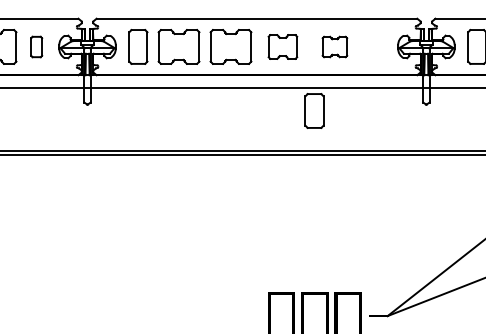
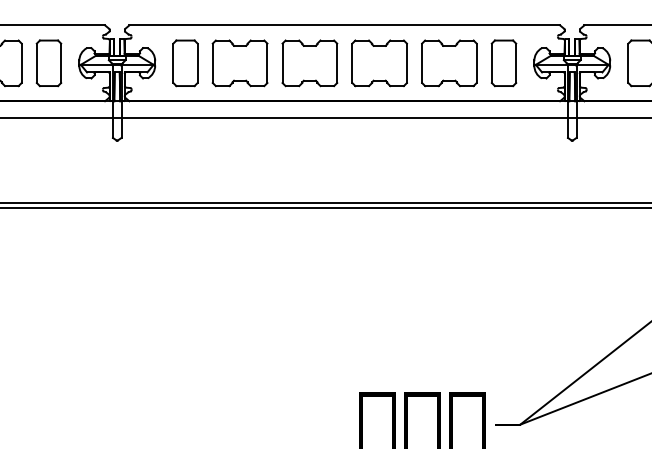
part: (36, 47) -> (48, 63), size x1.67
part: (282, 47) -> (379, 63), size x1.43
part: (334, 47) -> (449, 63), size x1.67
part: (314, 111) -> (503, 63), moved

